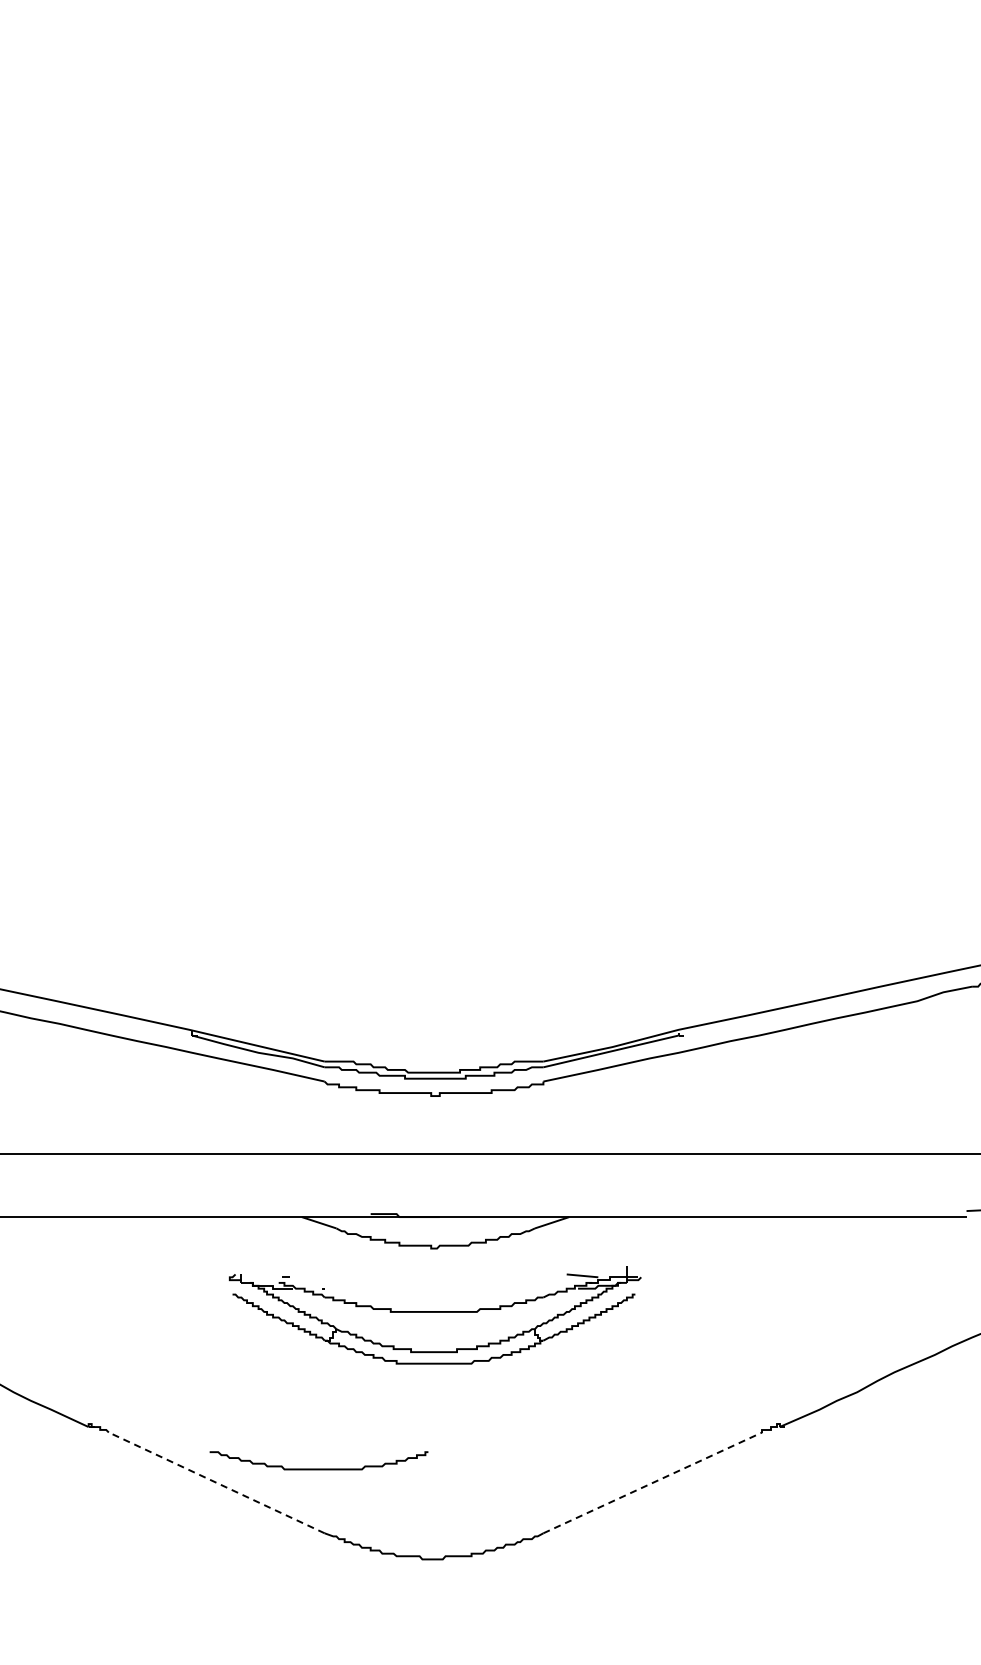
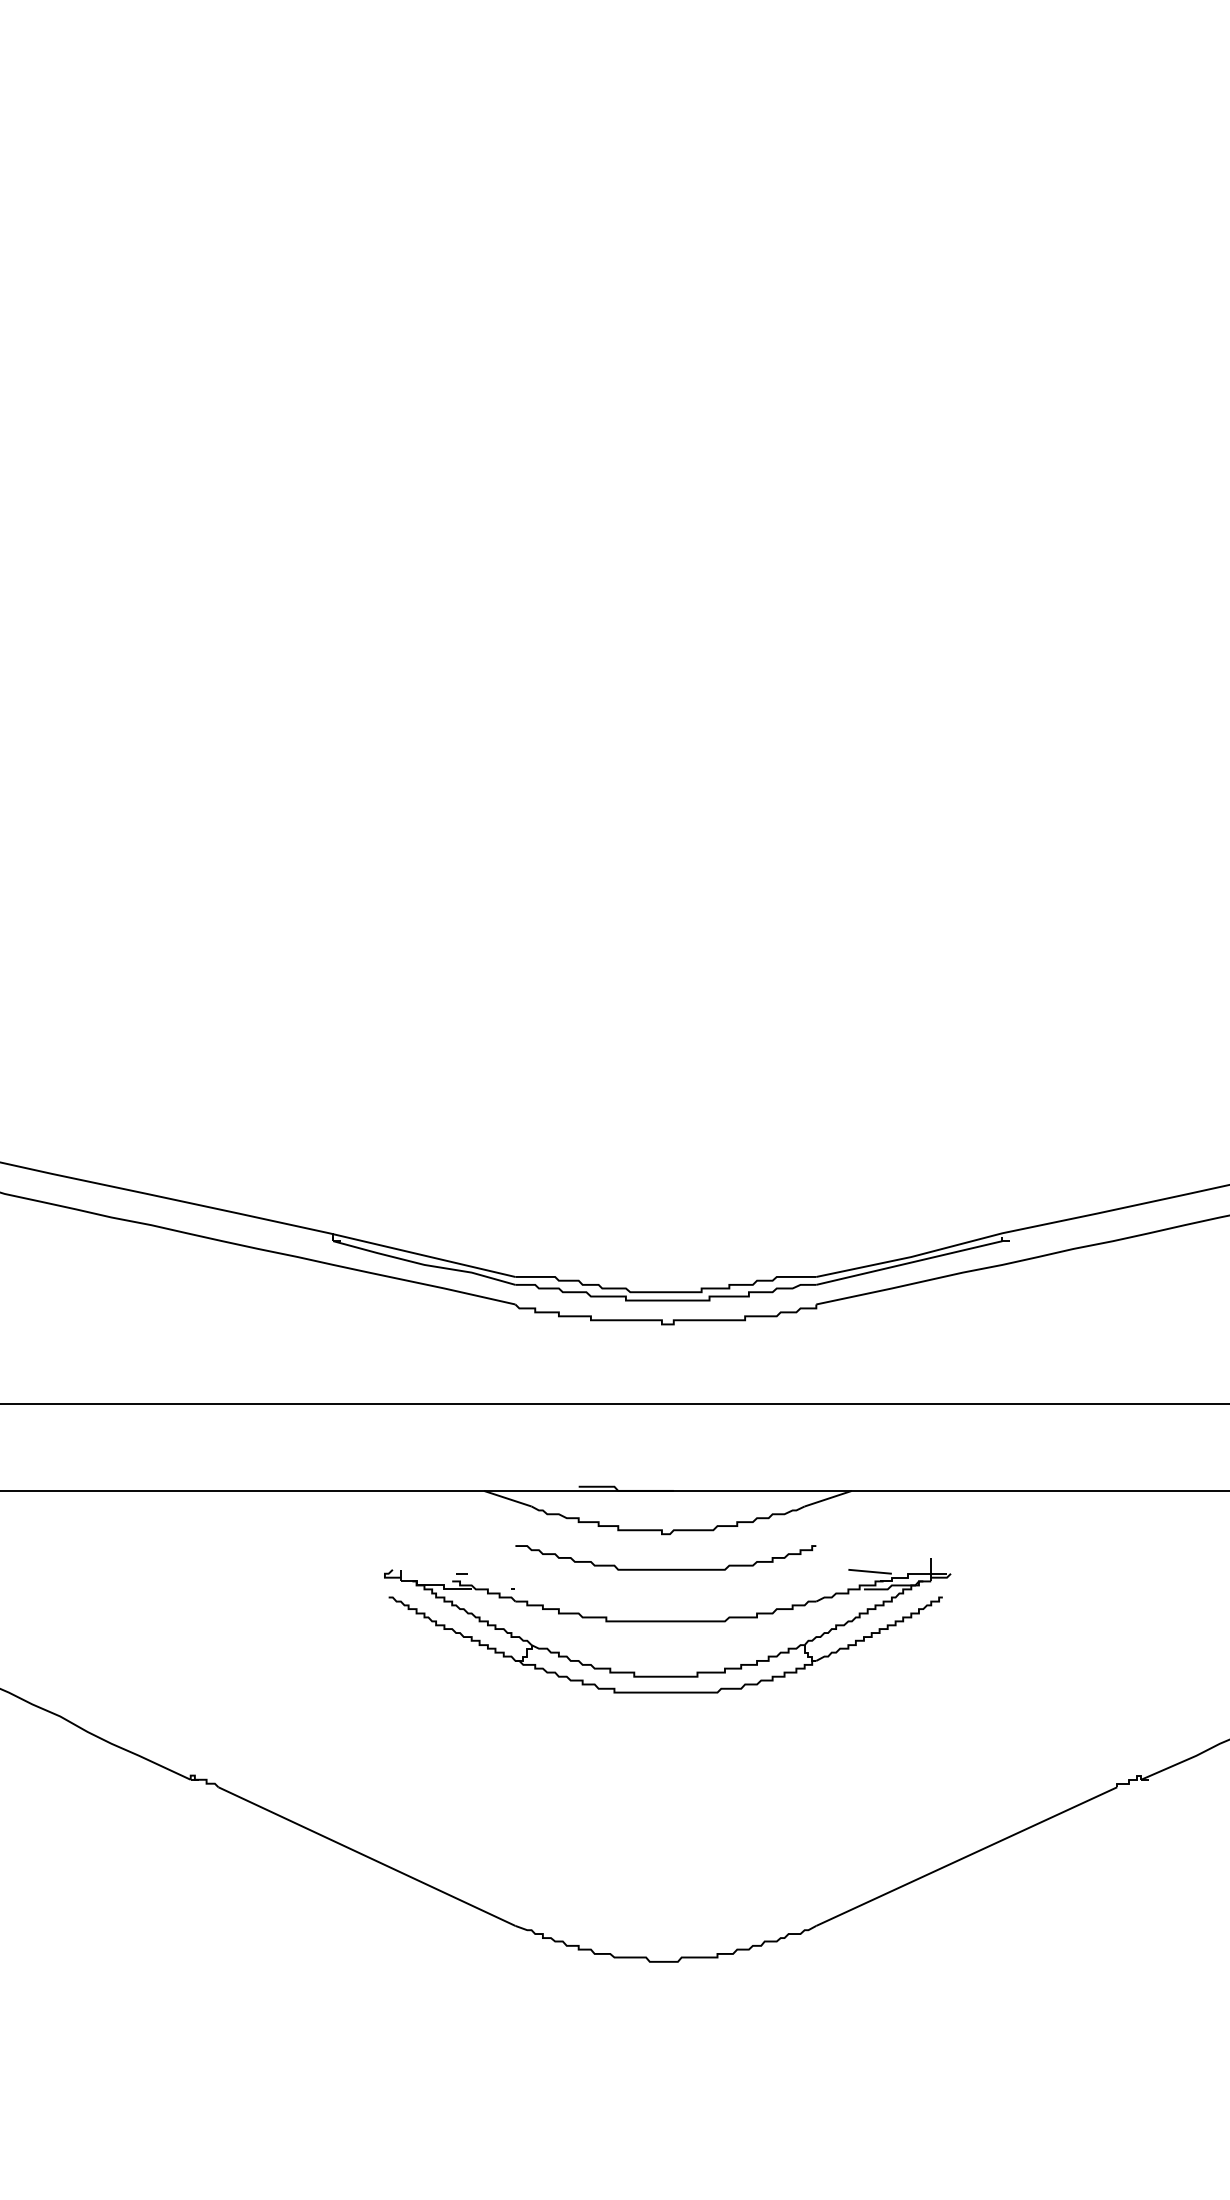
curve: (318, 1468) -> (665, 1568), moved
line: (216, 1482) -> (366, 1856), dashed -> solid
line: (653, 1482) -> (967, 1856), dashed -> solid

